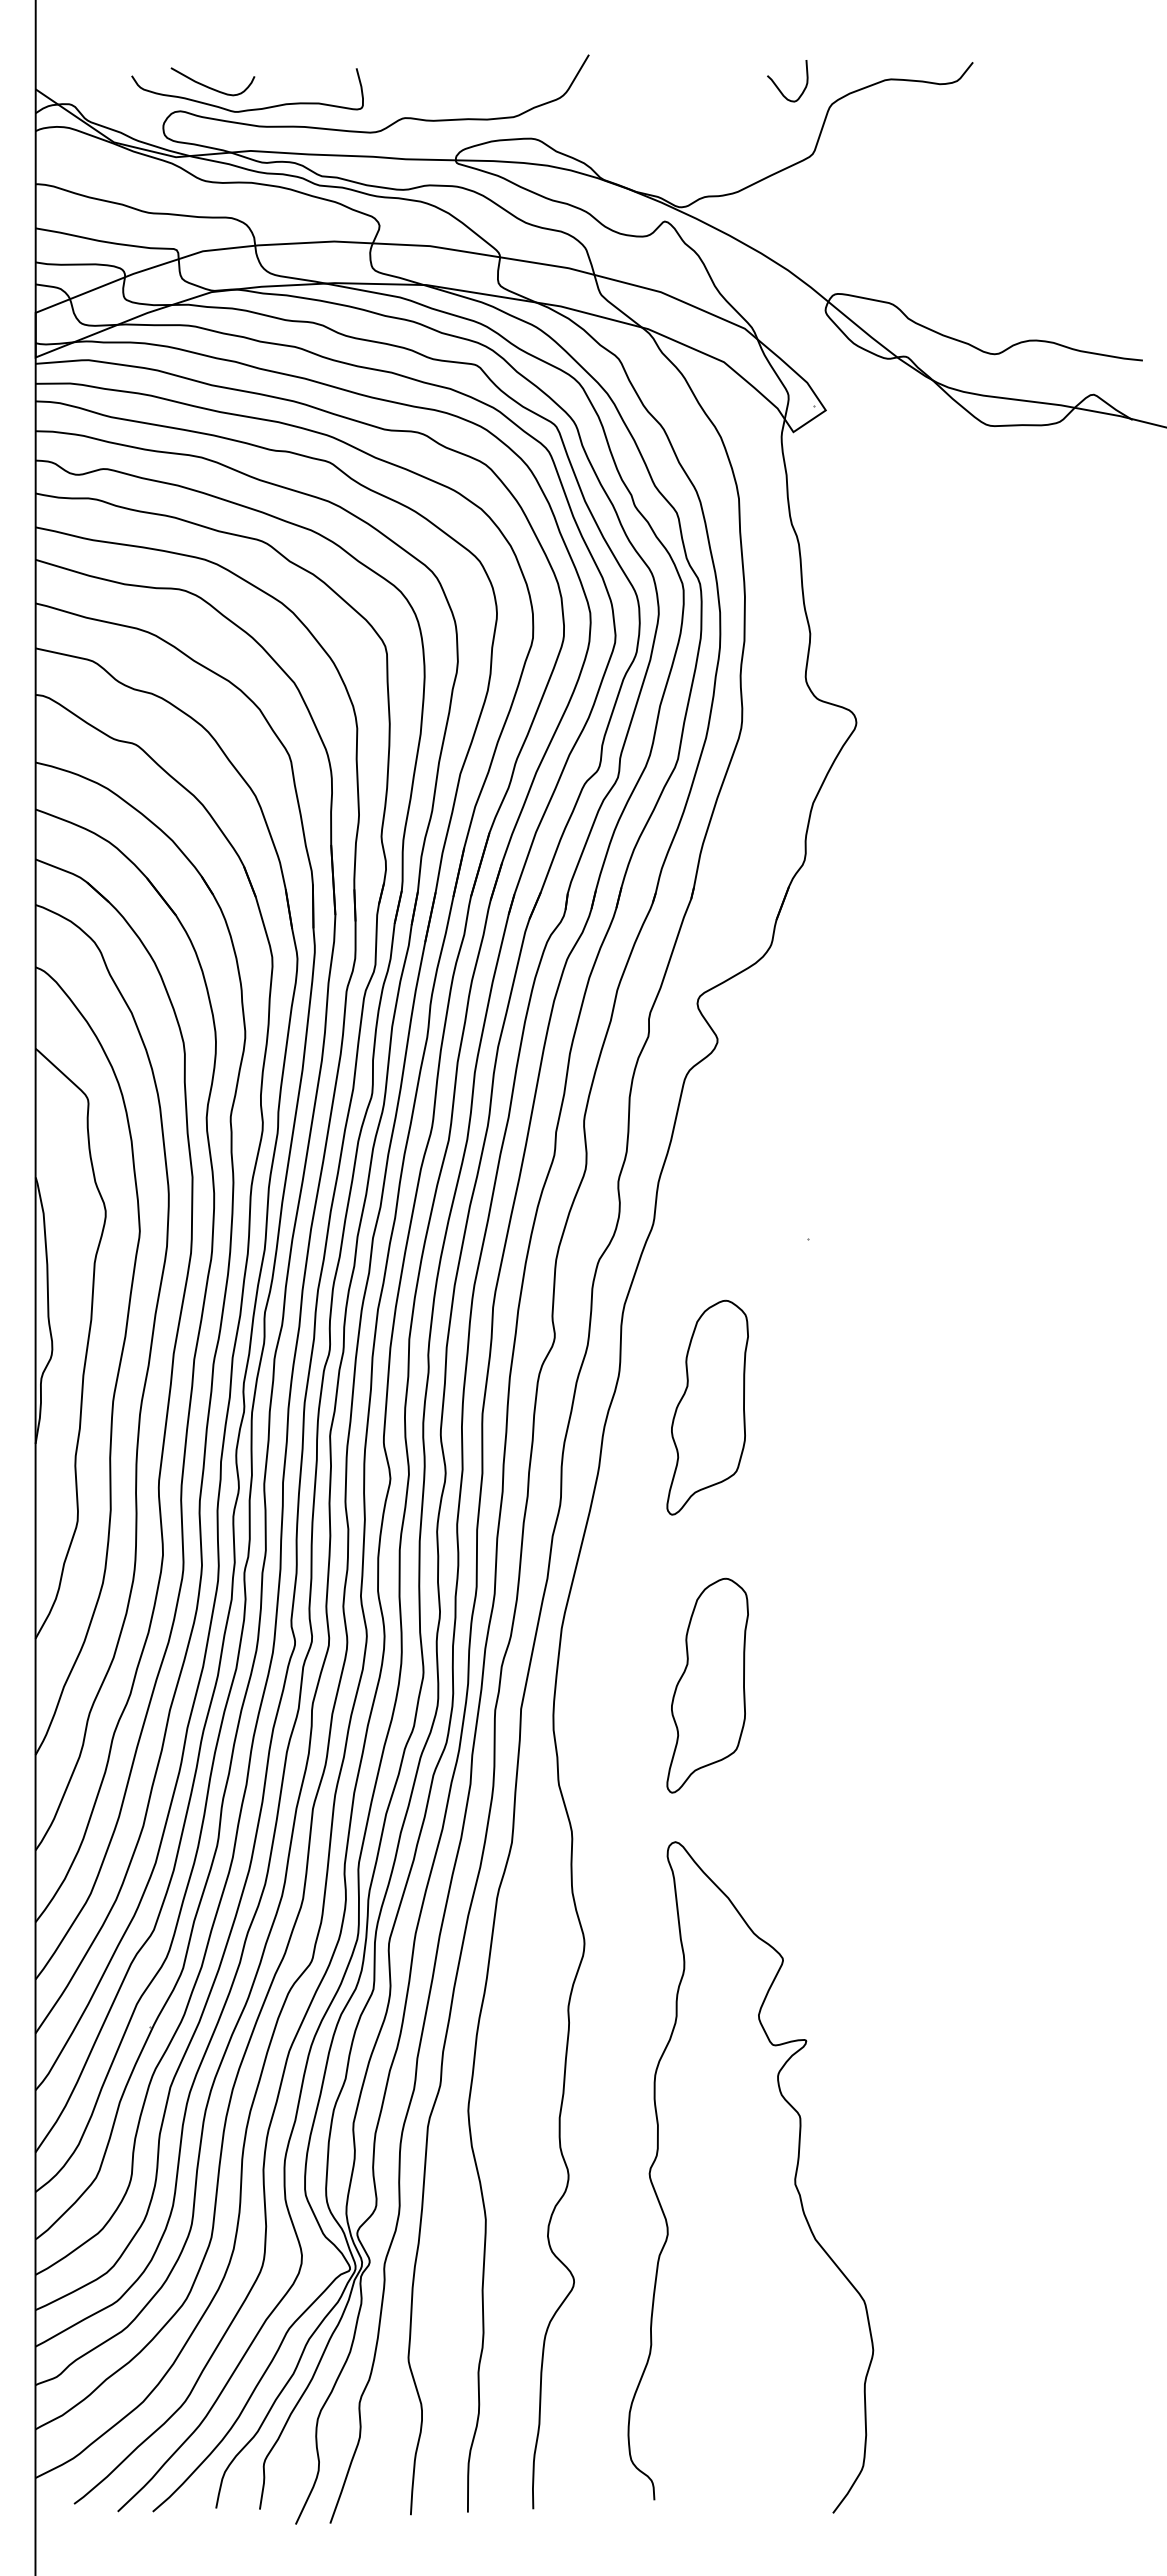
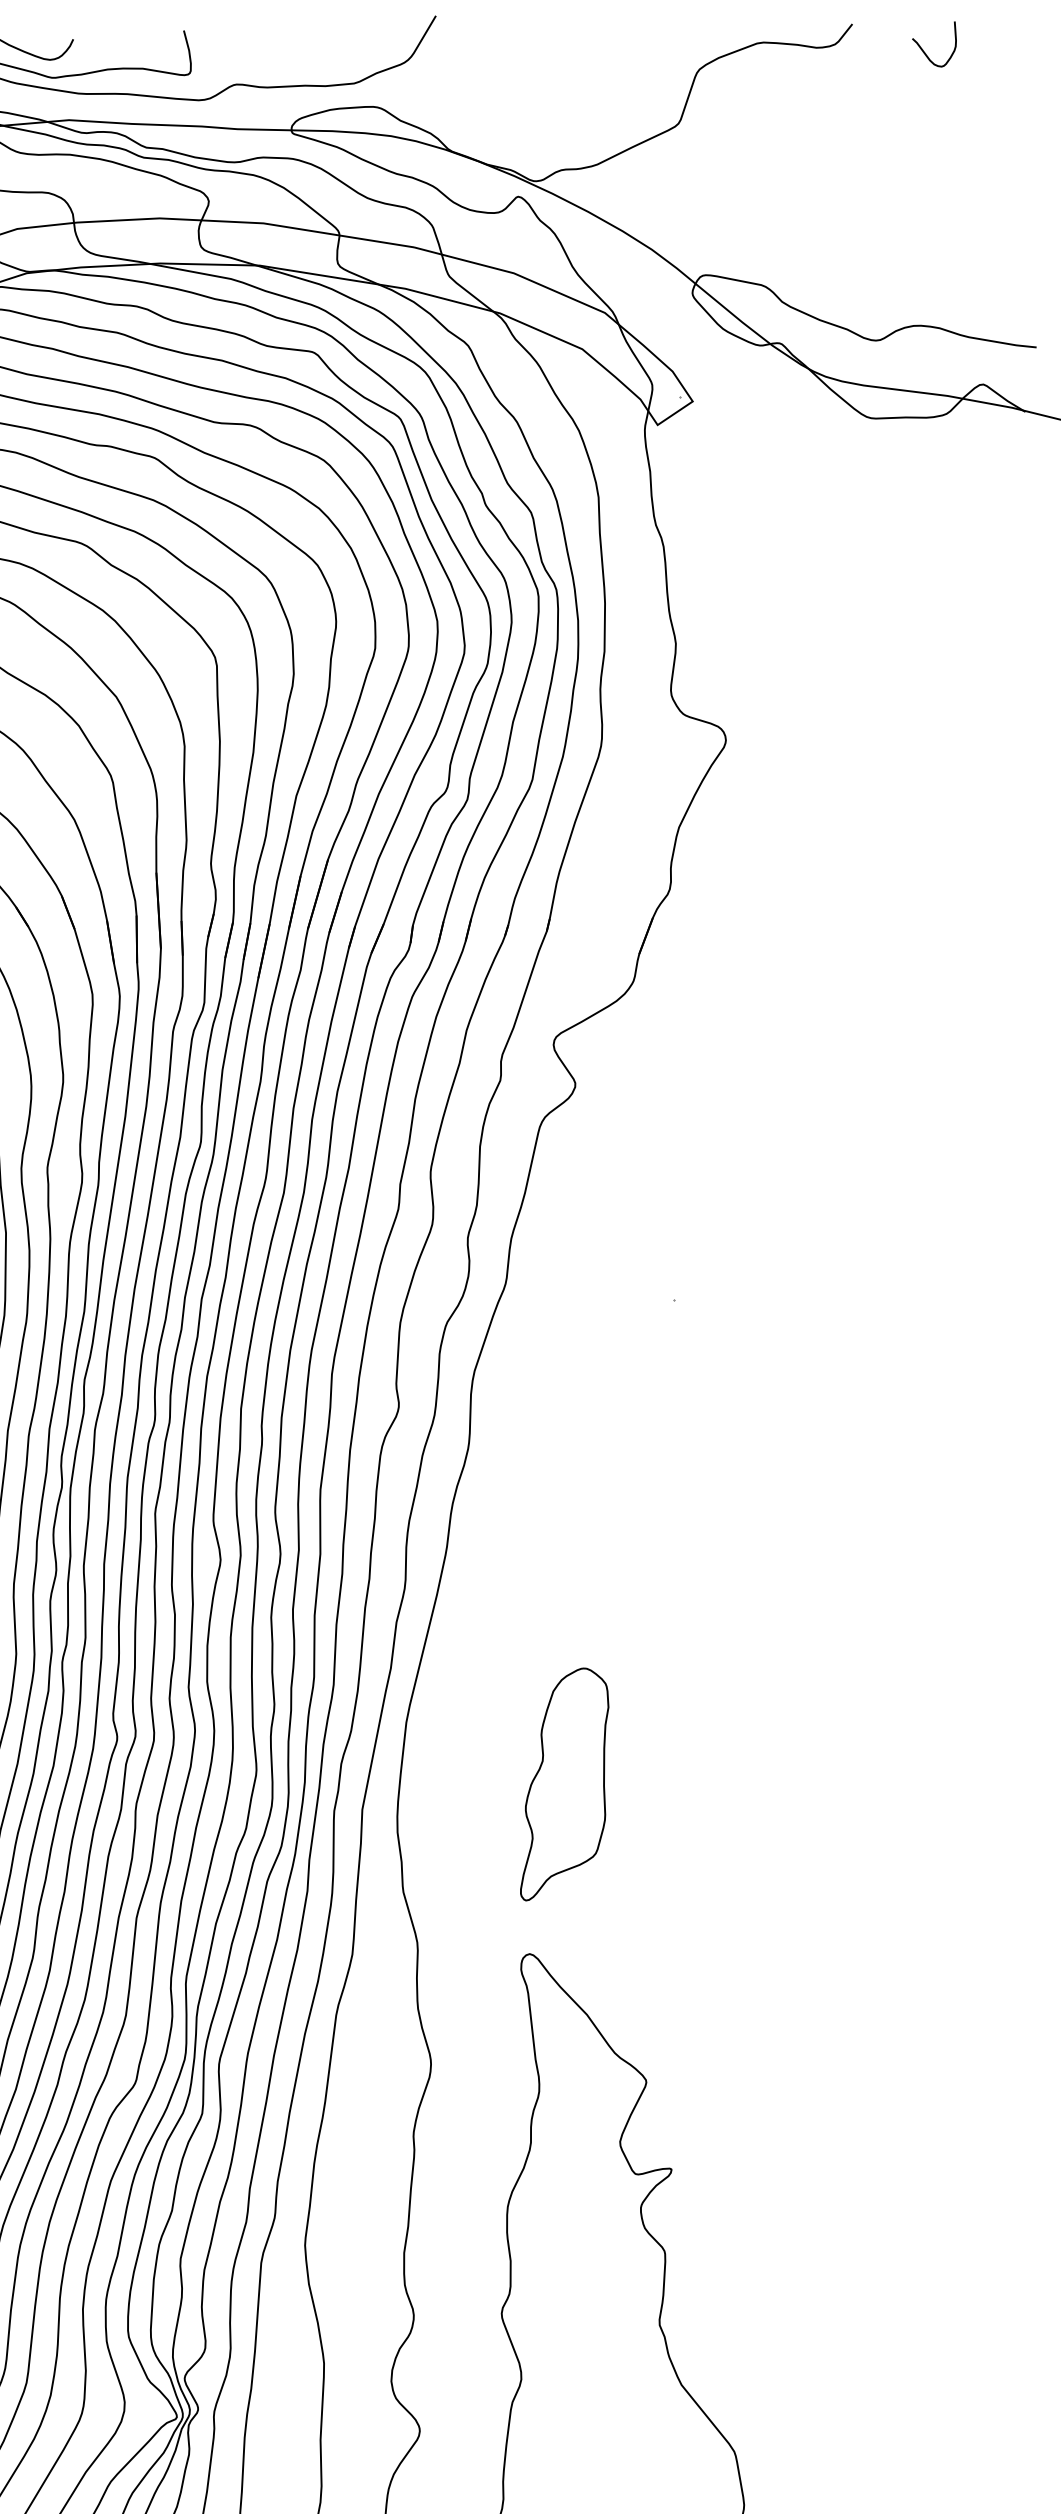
curve: (779, 88) -> (925, 52), moved
part: (707, 1407) -> (564, 1482), removed

